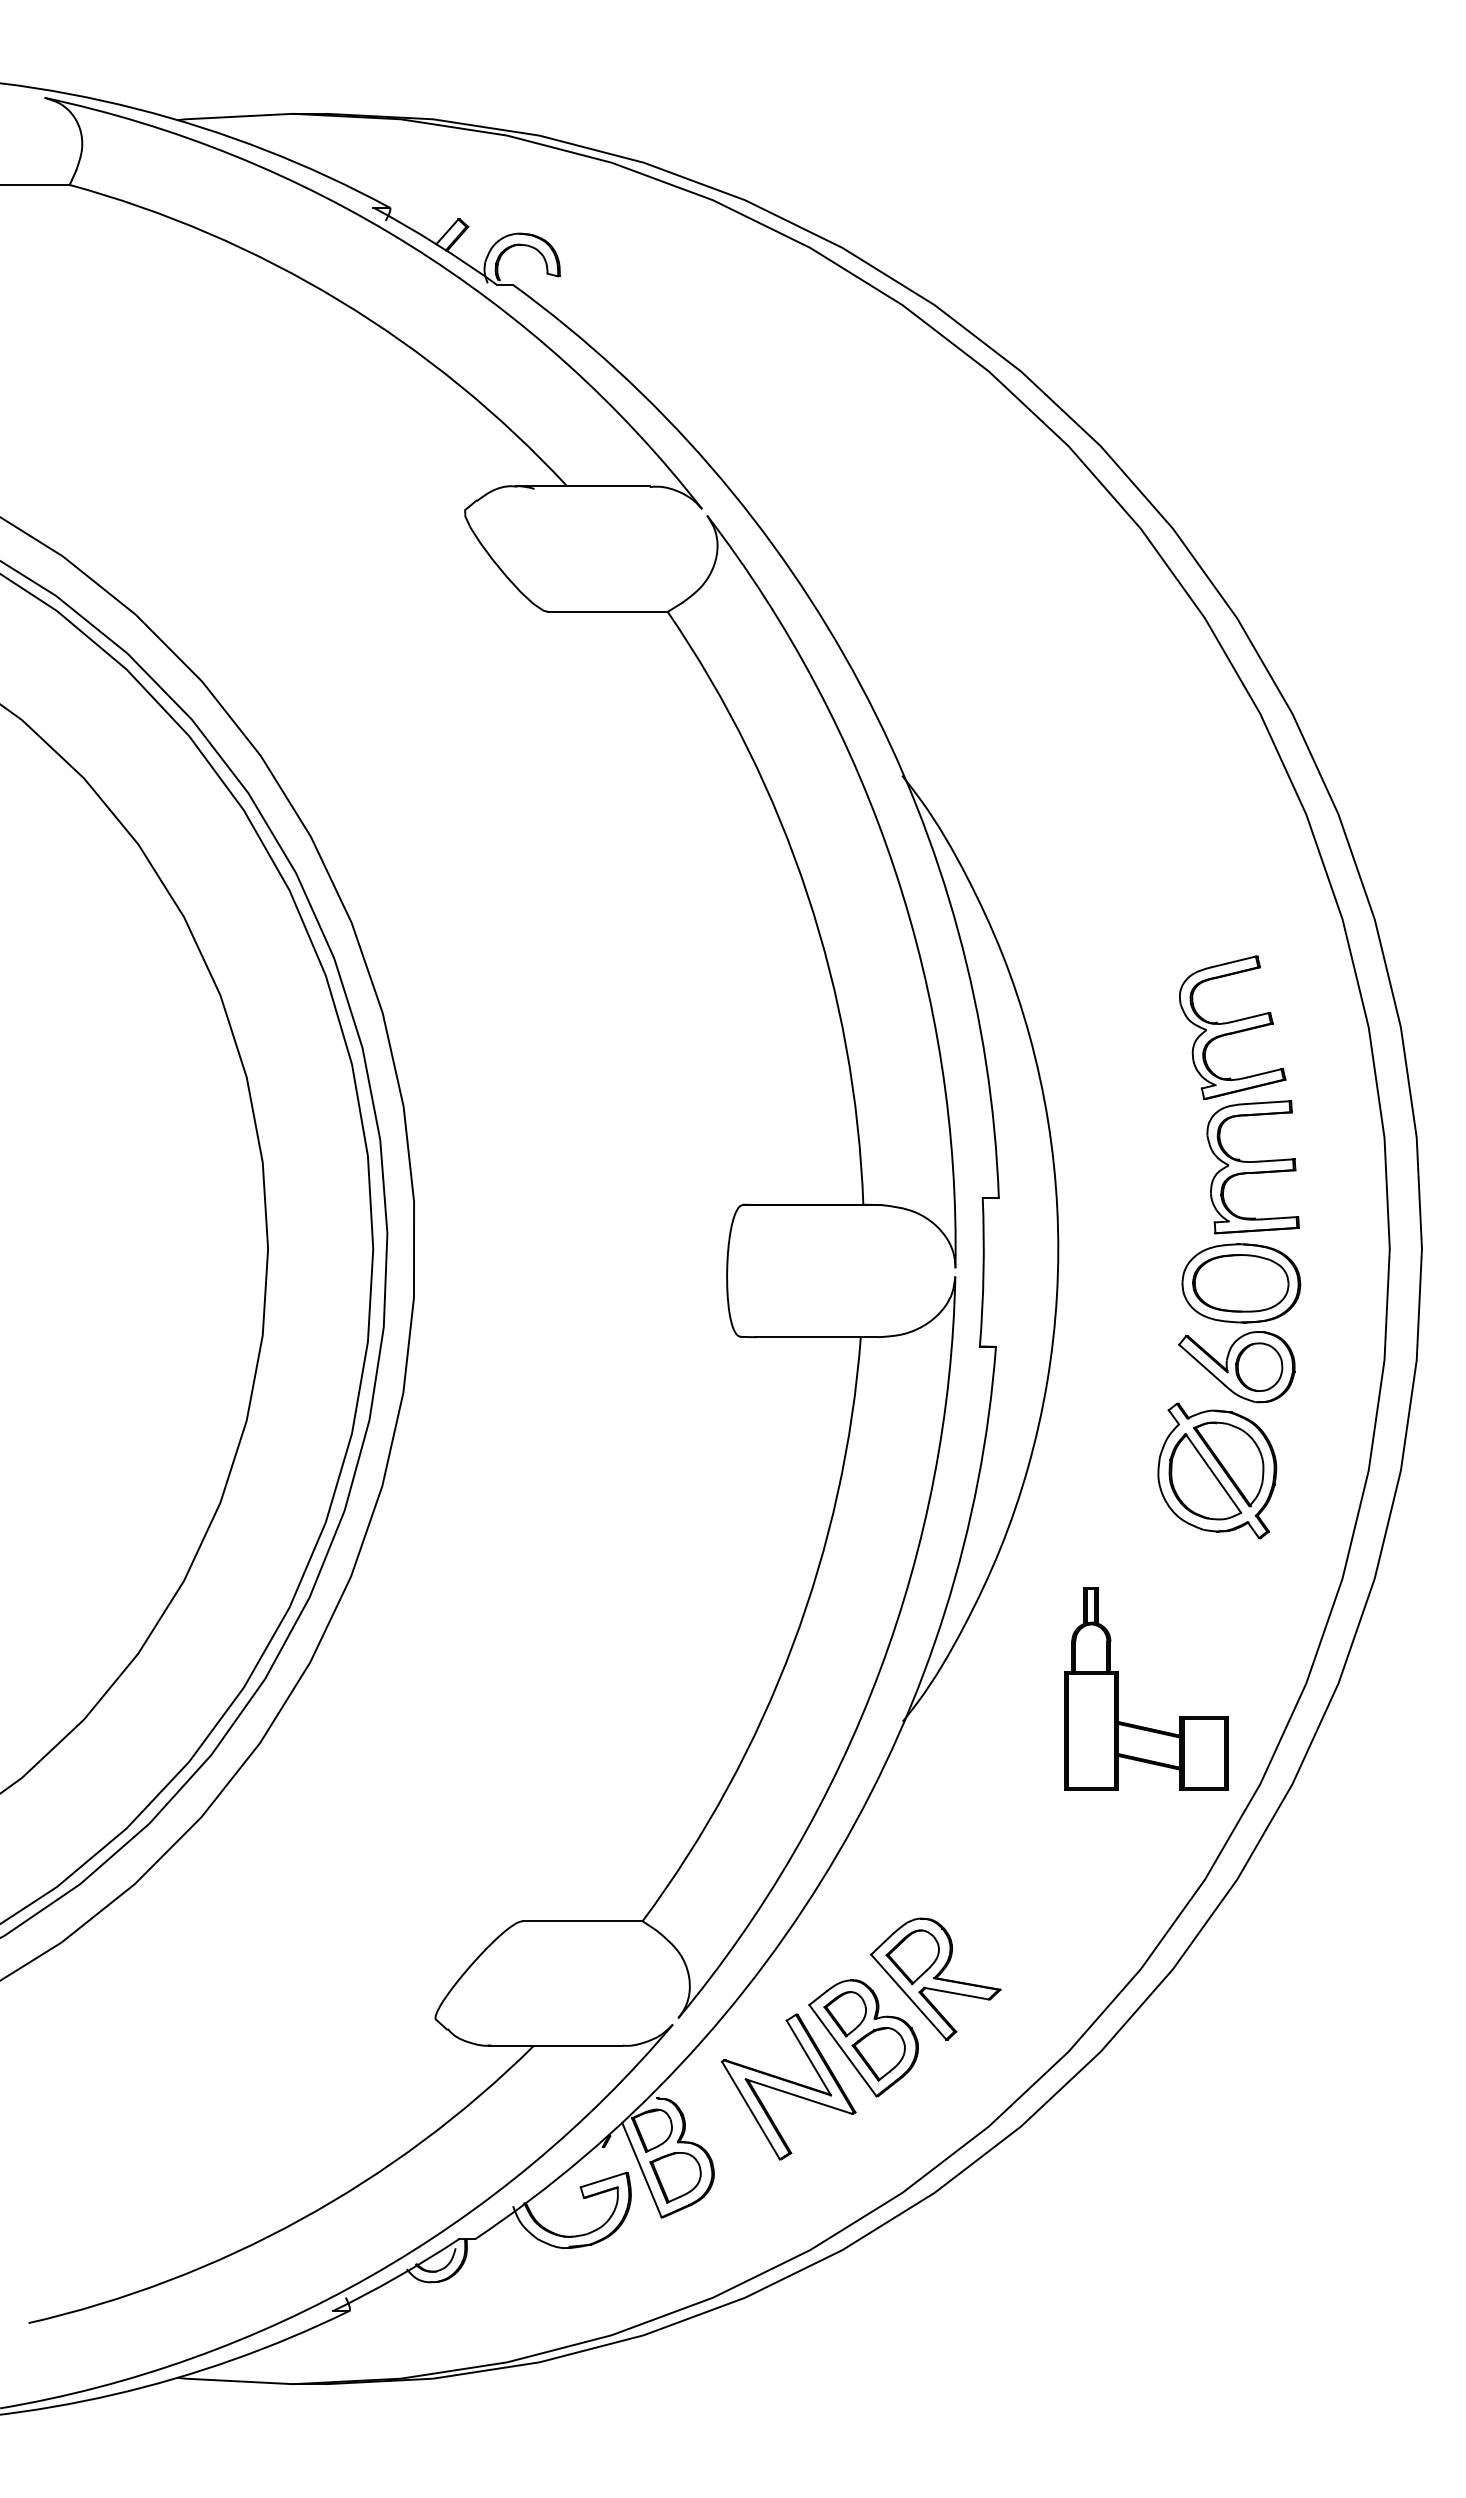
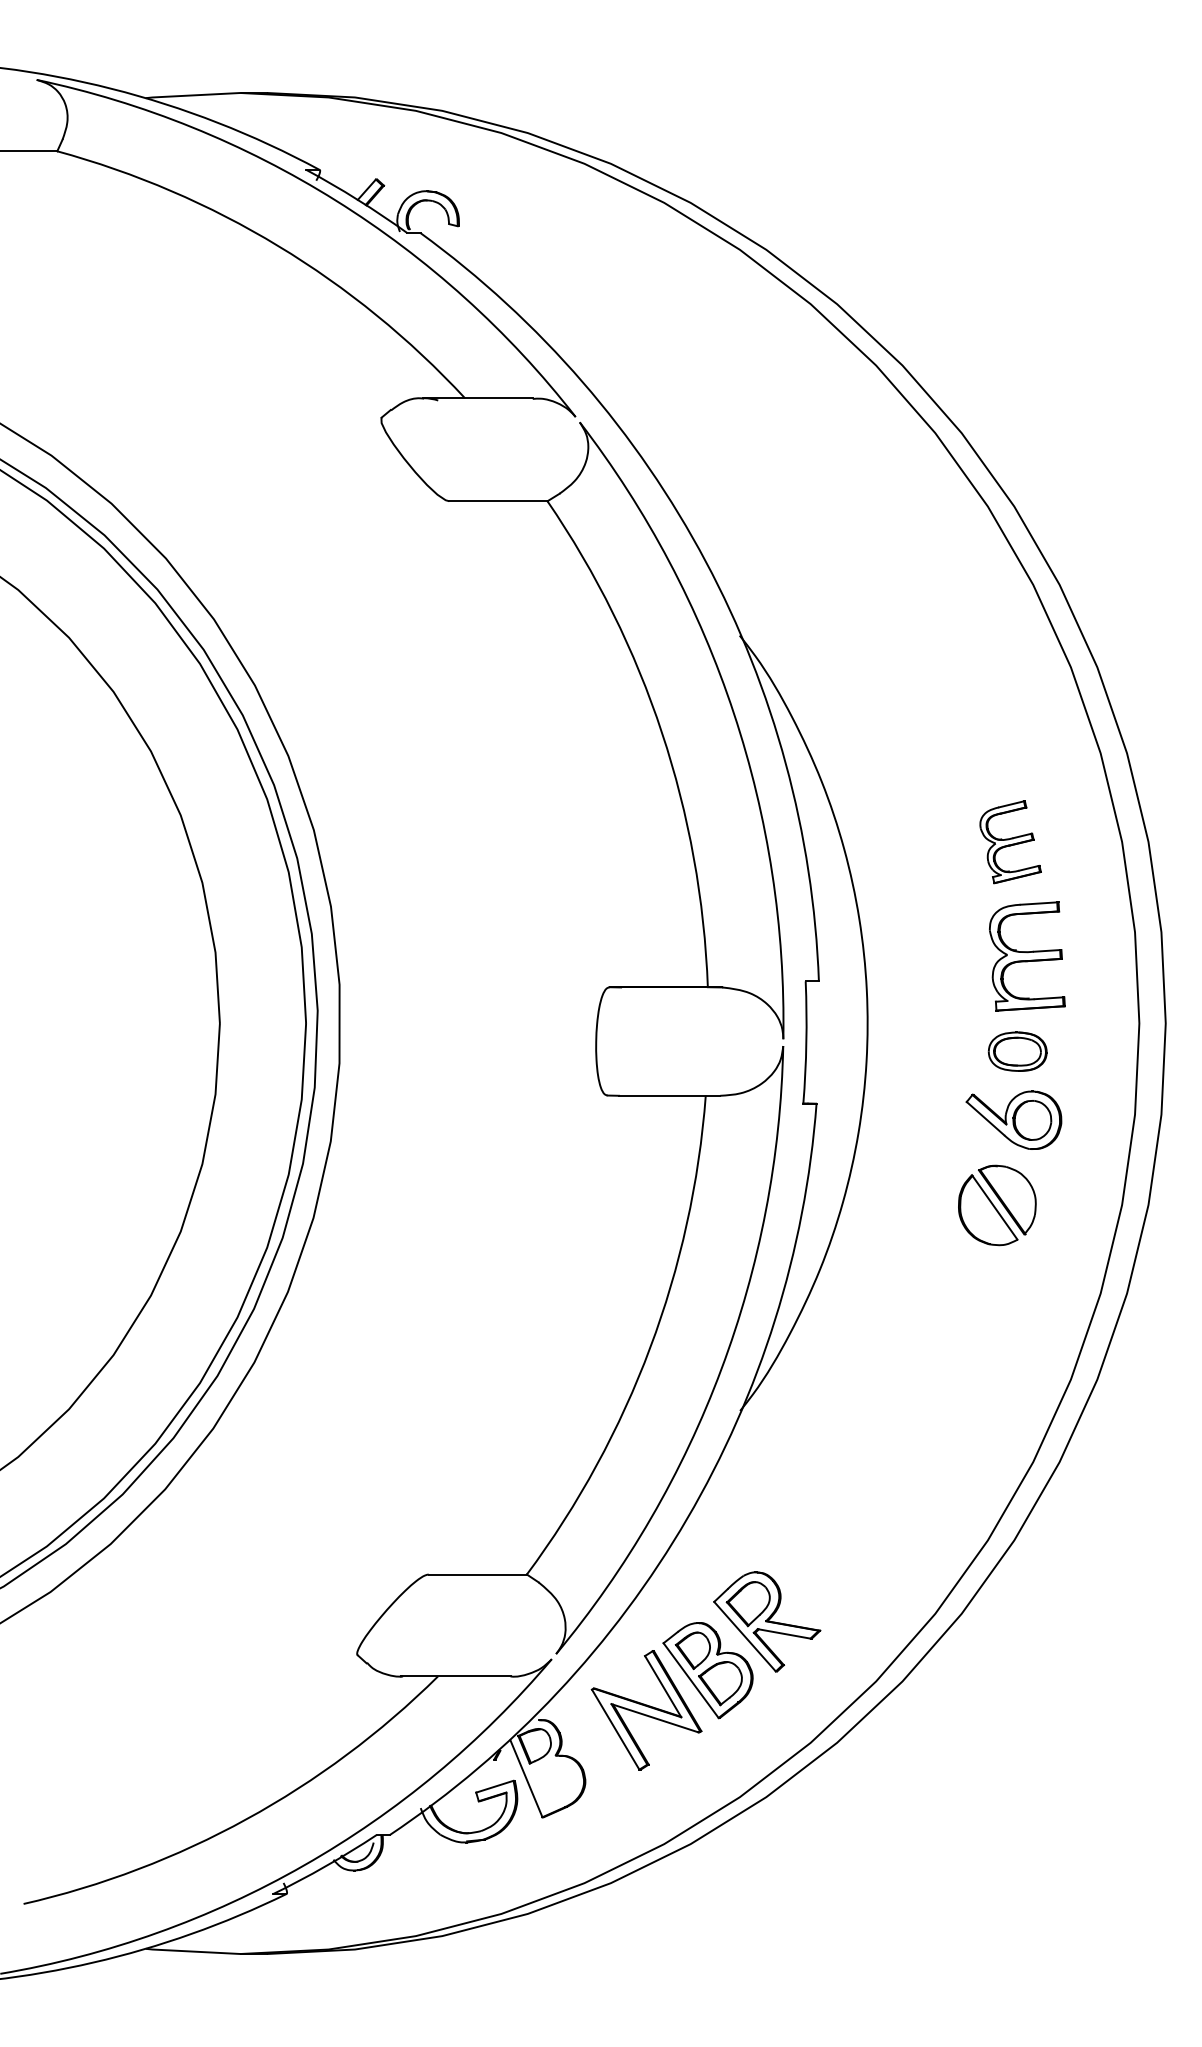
part: (1232, 1027) -> (1010, 841), size x0.7
part: (1241, 1283) -> (1017, 1051), size x0.6
part: (1217, 1470) -> (998, 1205), removed
part: (1118, 1688) -> (916, 1383), removed
part: (675, 2177) -> (553, 1784), removed

